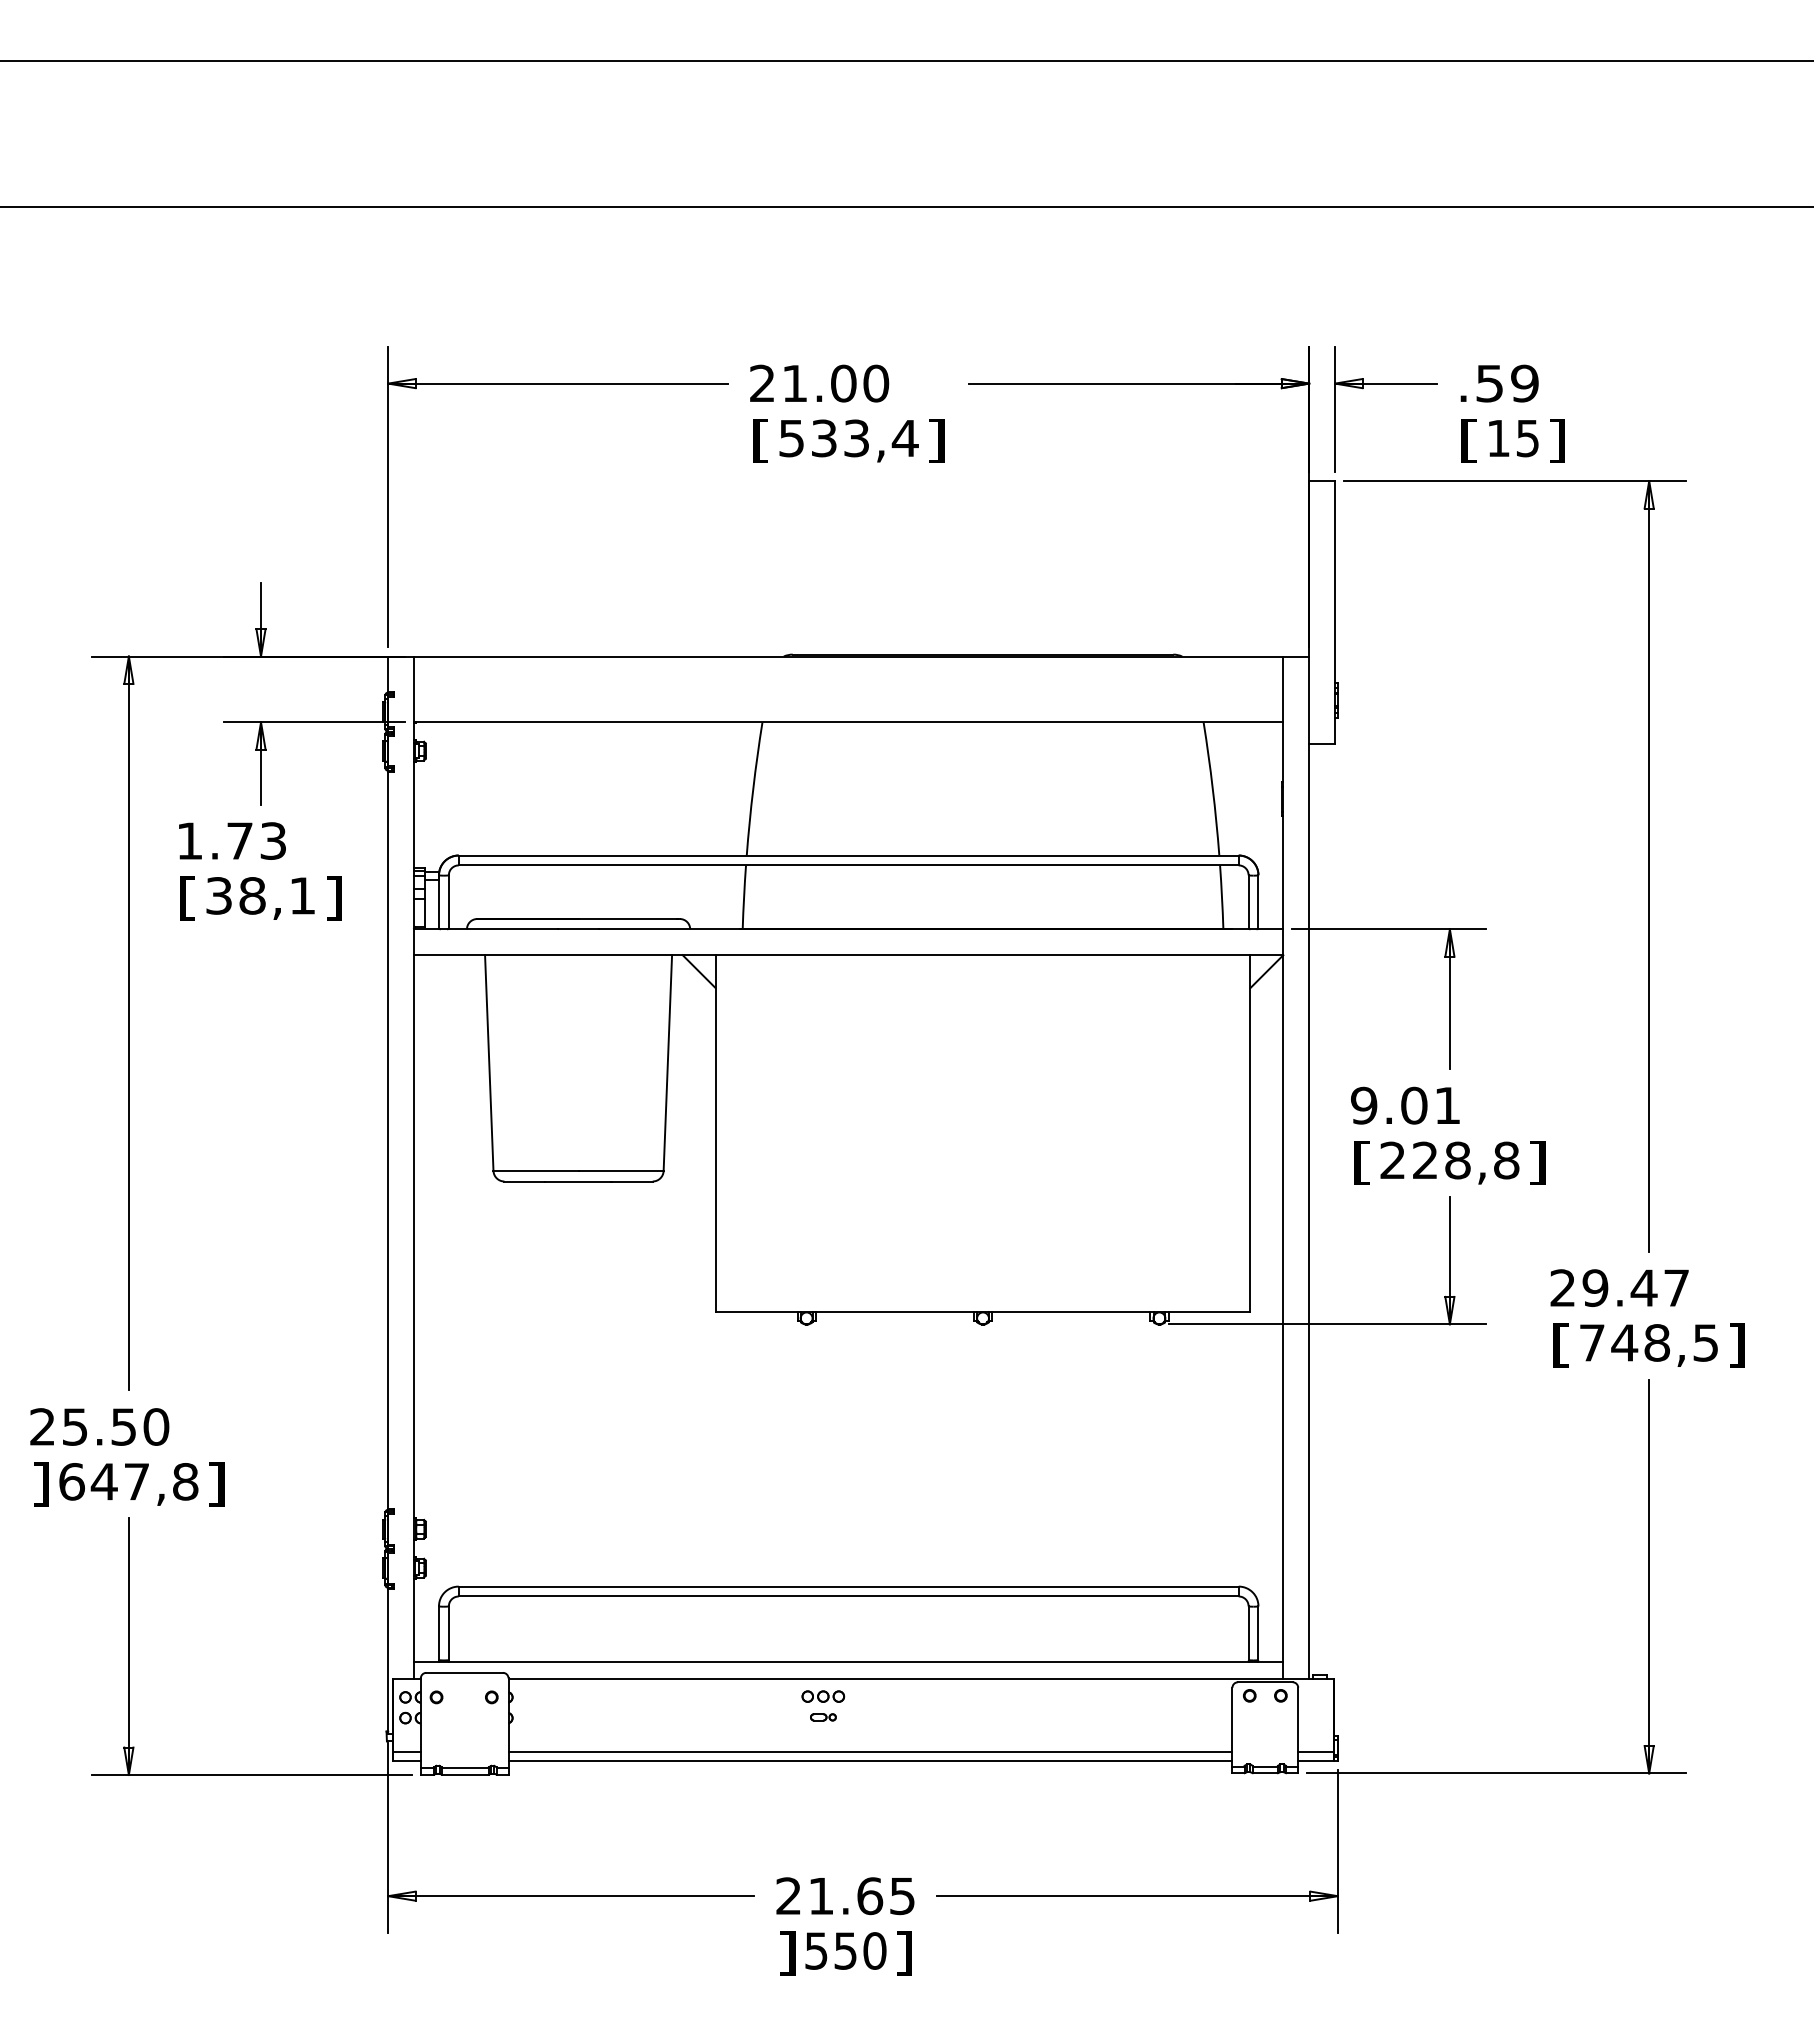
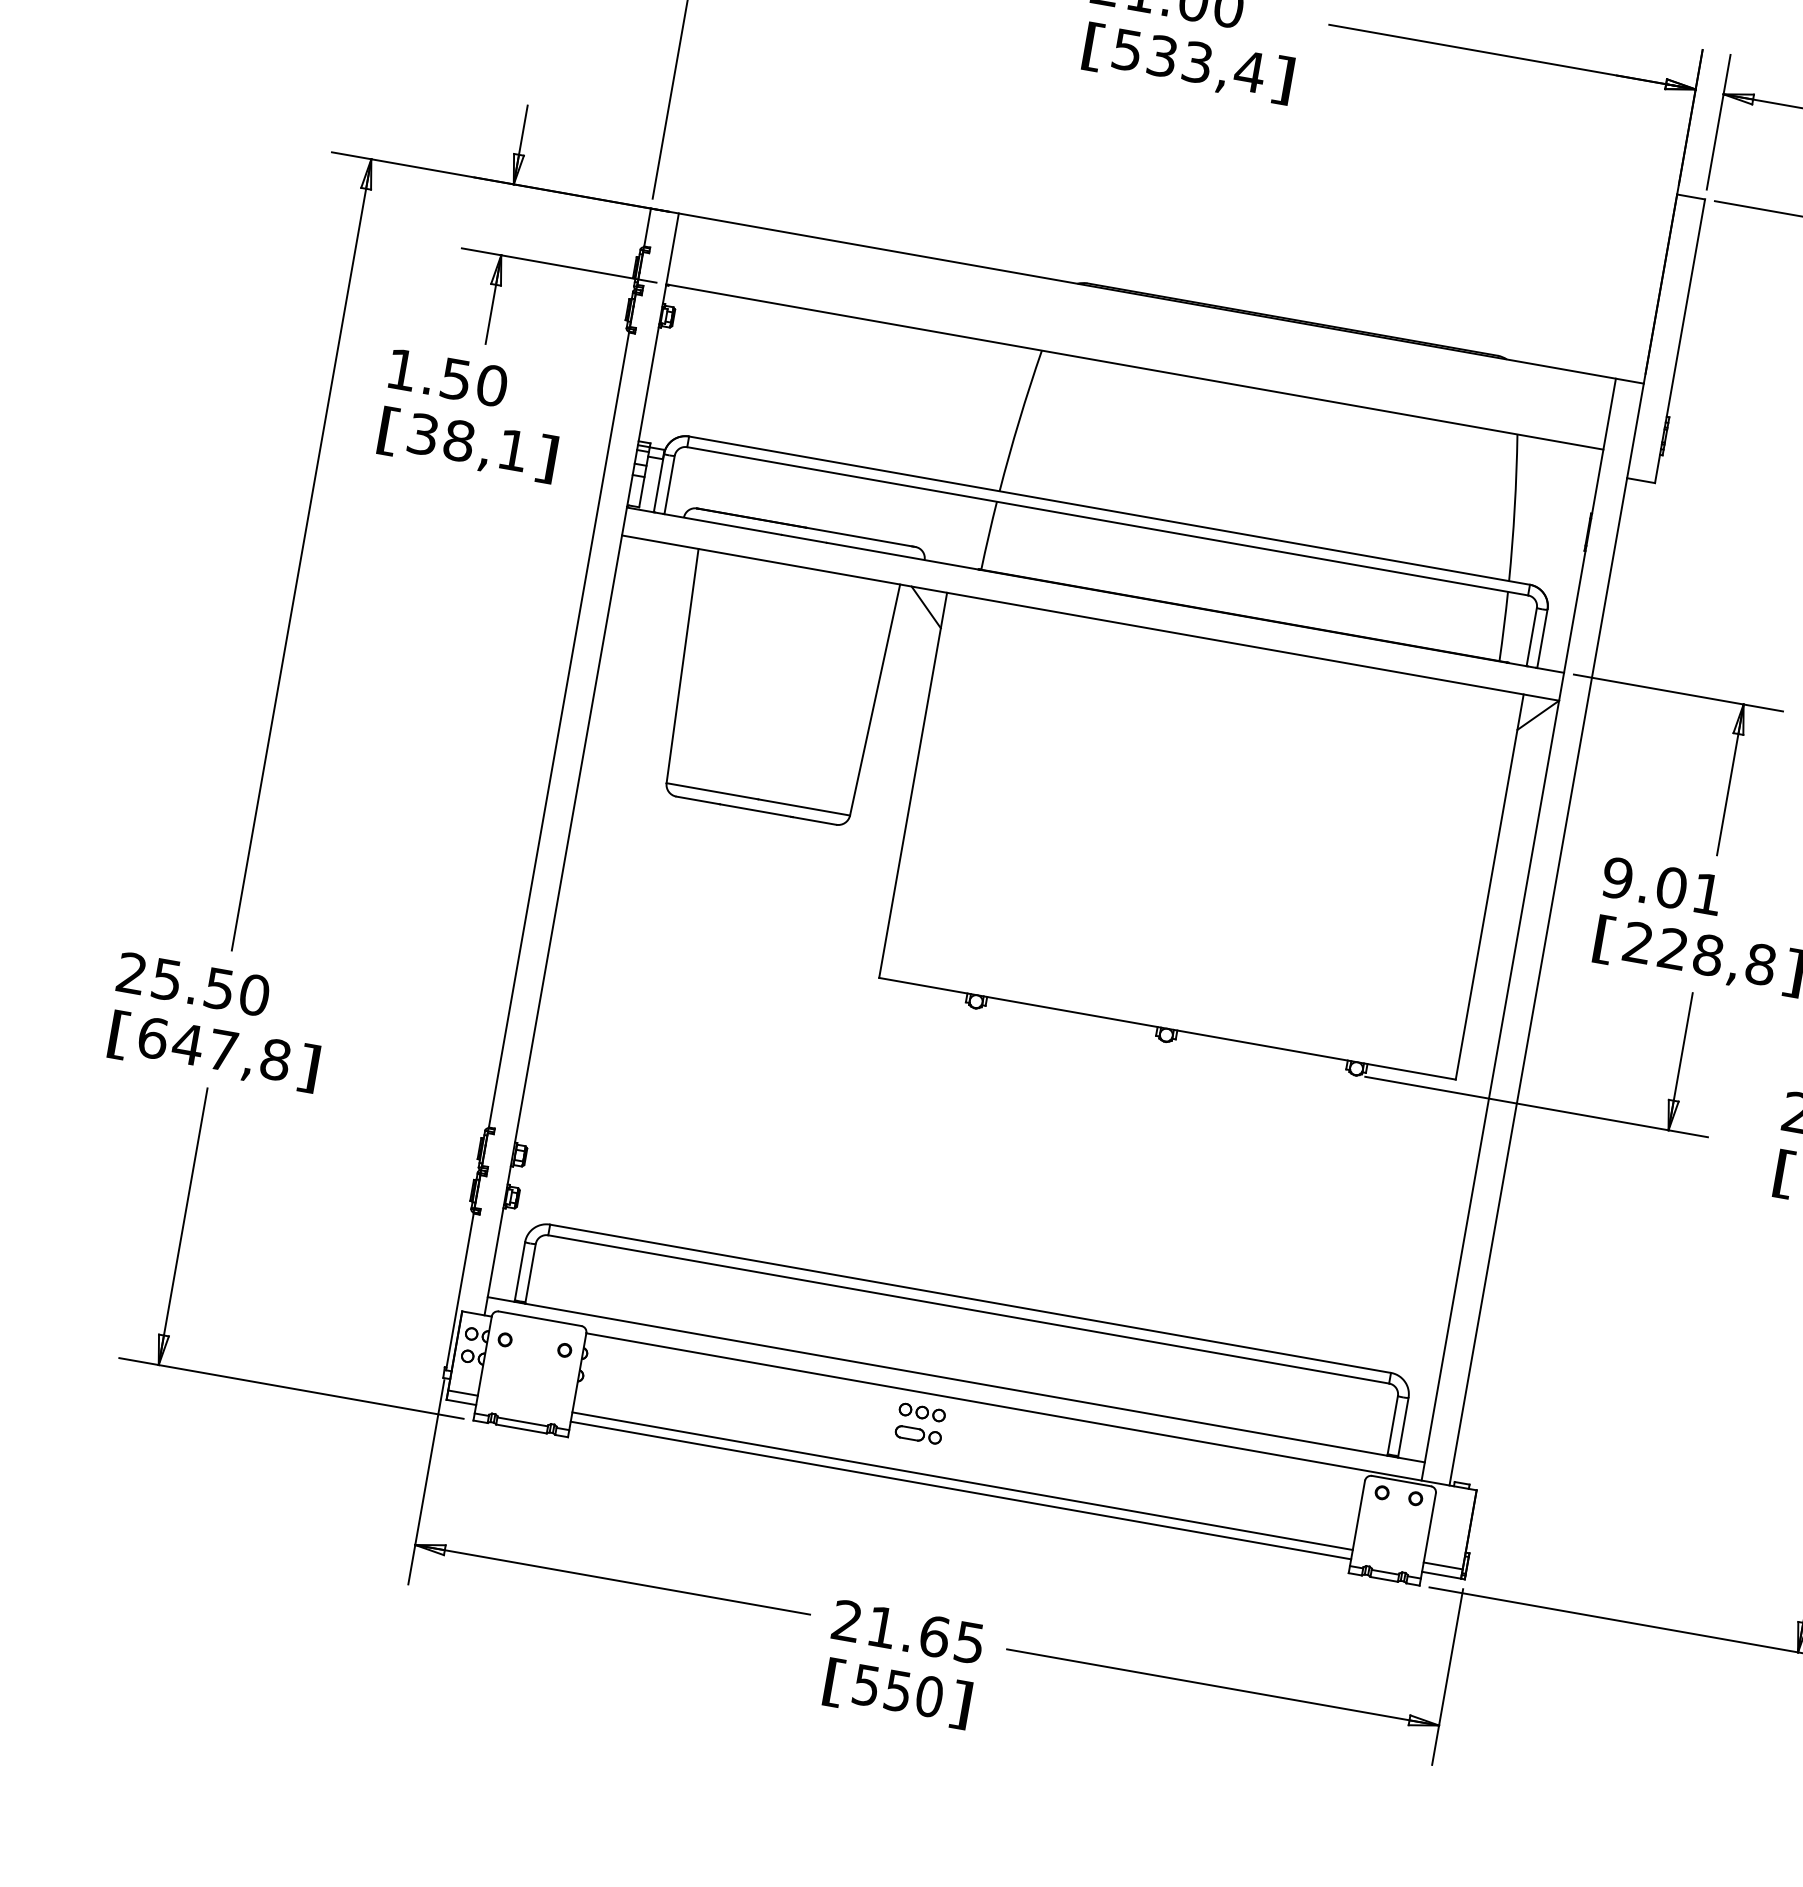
text: (256, 840) -> (473, 381), 1.73 -> 1.50
text: (40, 1484) -> (118, 1035), ] -> [
part: (823, 1717) -> (918, 1435), size x1.67
text: (787, 1953) -> (834, 1682), ] -> [

